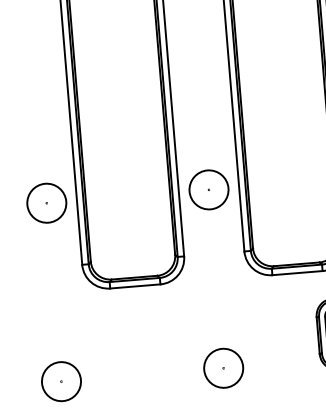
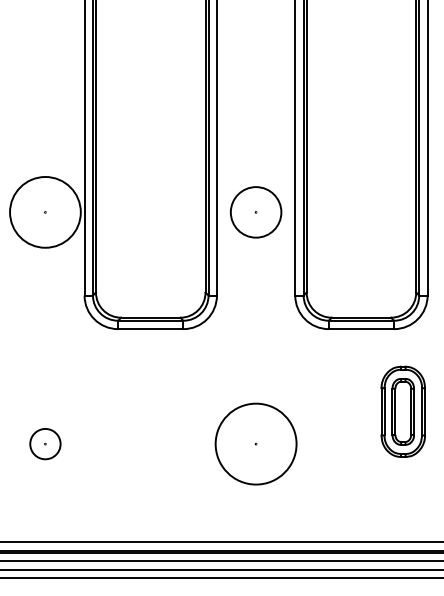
circle: (46, 203) -> (45, 212), size x1.4
circle: (223, 367) -> (255, 443), size x1.6
circle: (61, 381) -> (45, 443), size x0.6

